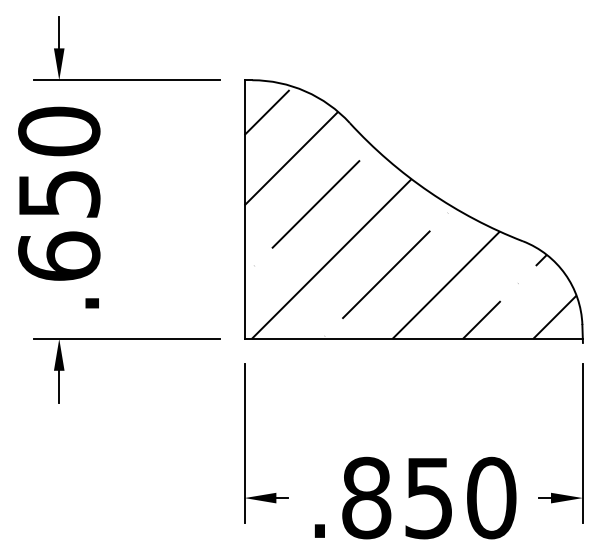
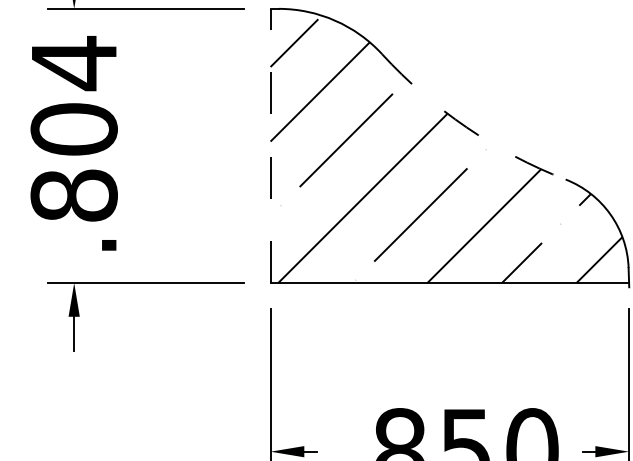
text: (59, 192) -> (74, 127), .650 -> .804
arc: (429, 192) -> (466, 127), solid -> dashed
line: (244, 209) -> (270, 145), solid -> dashed

